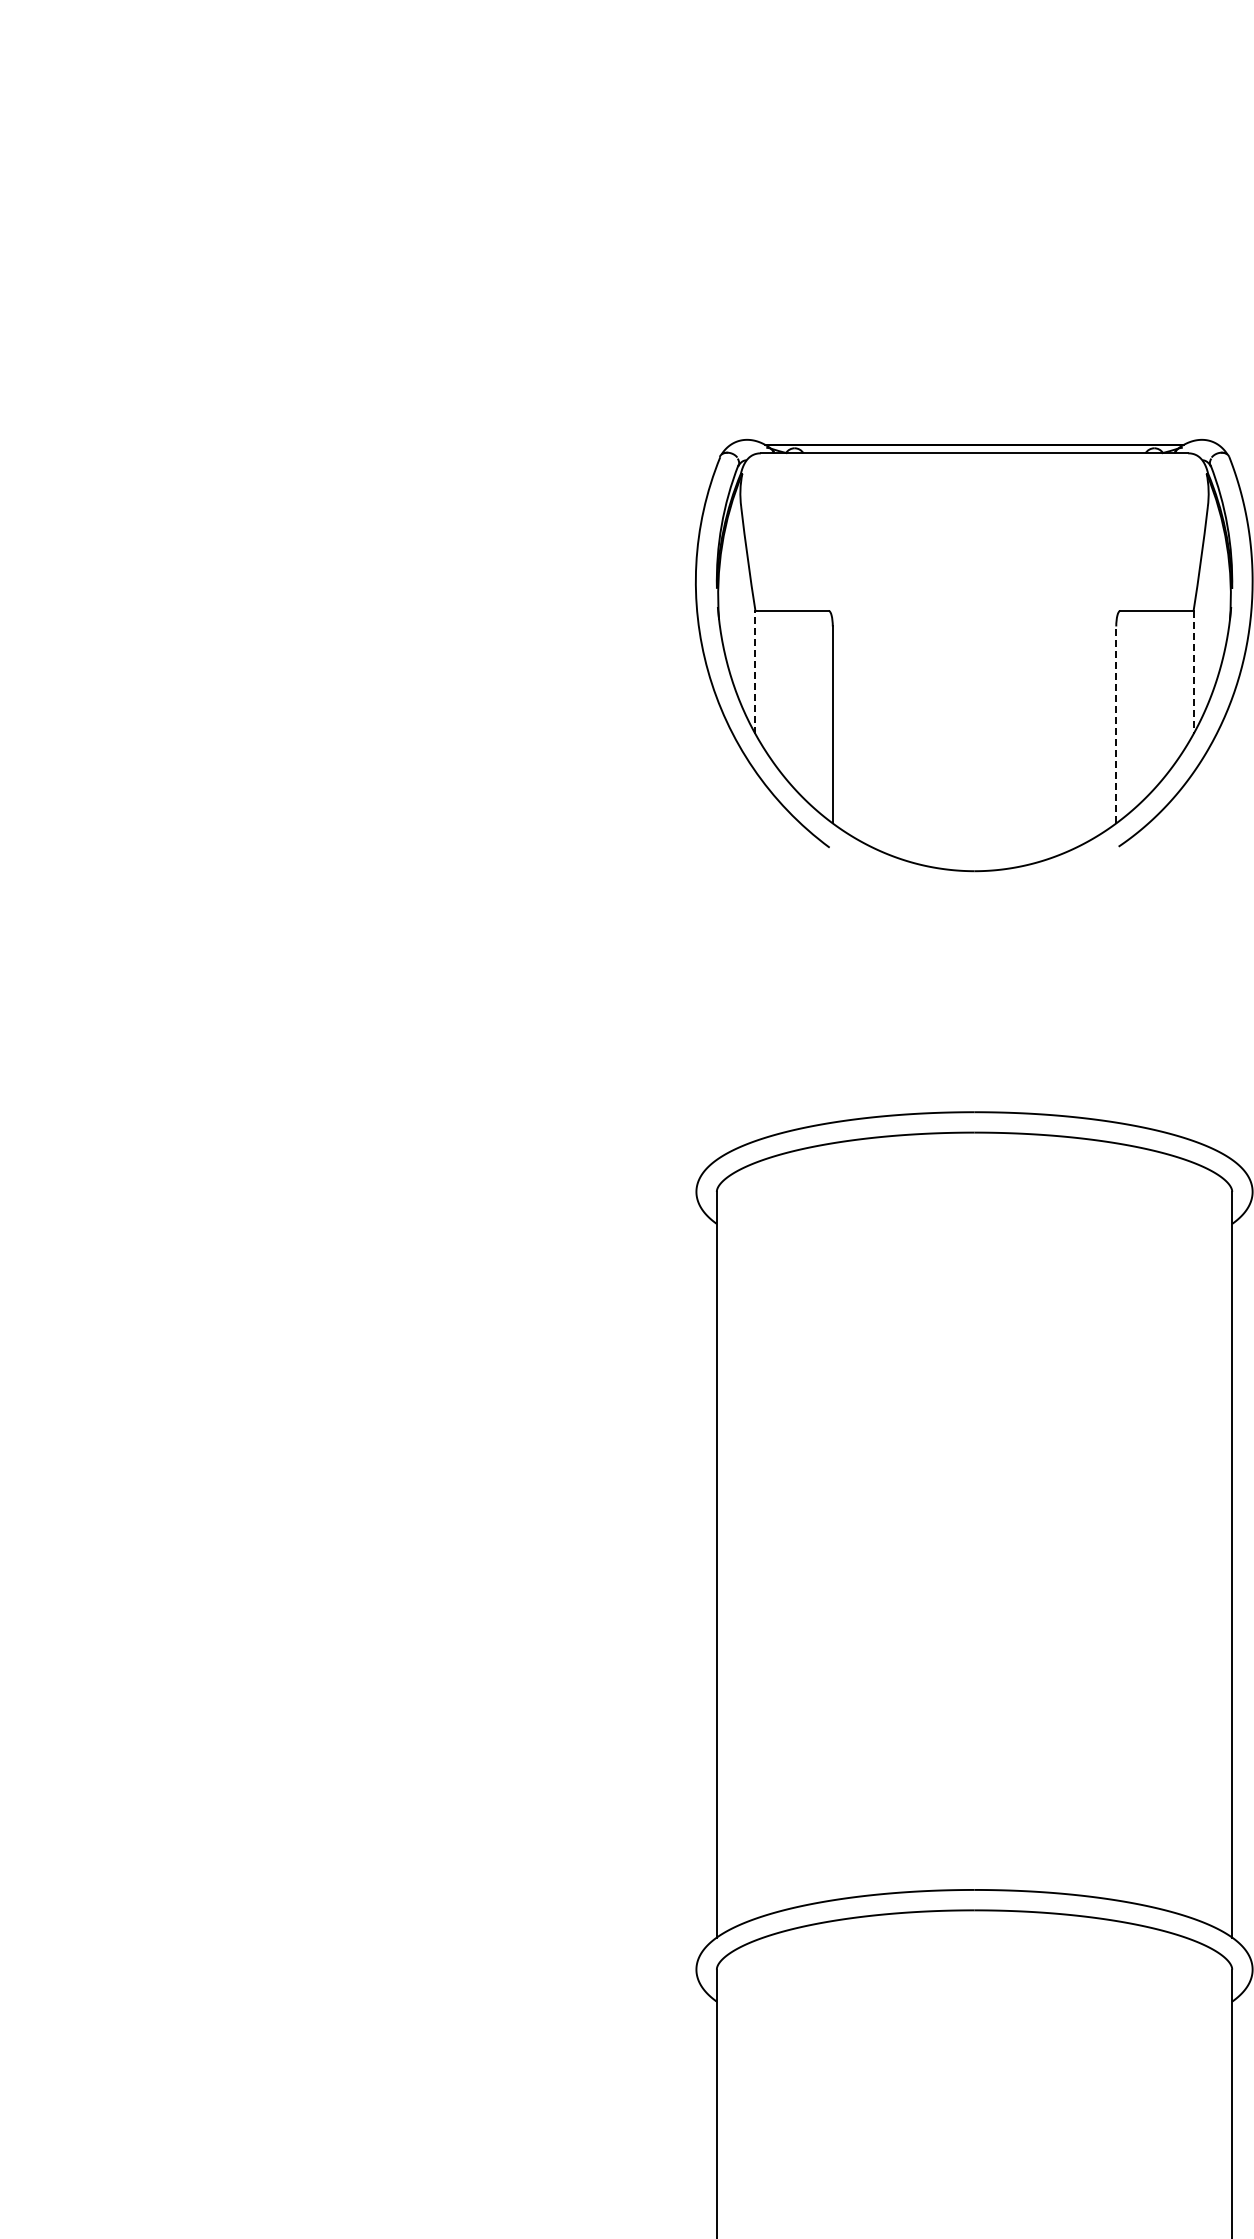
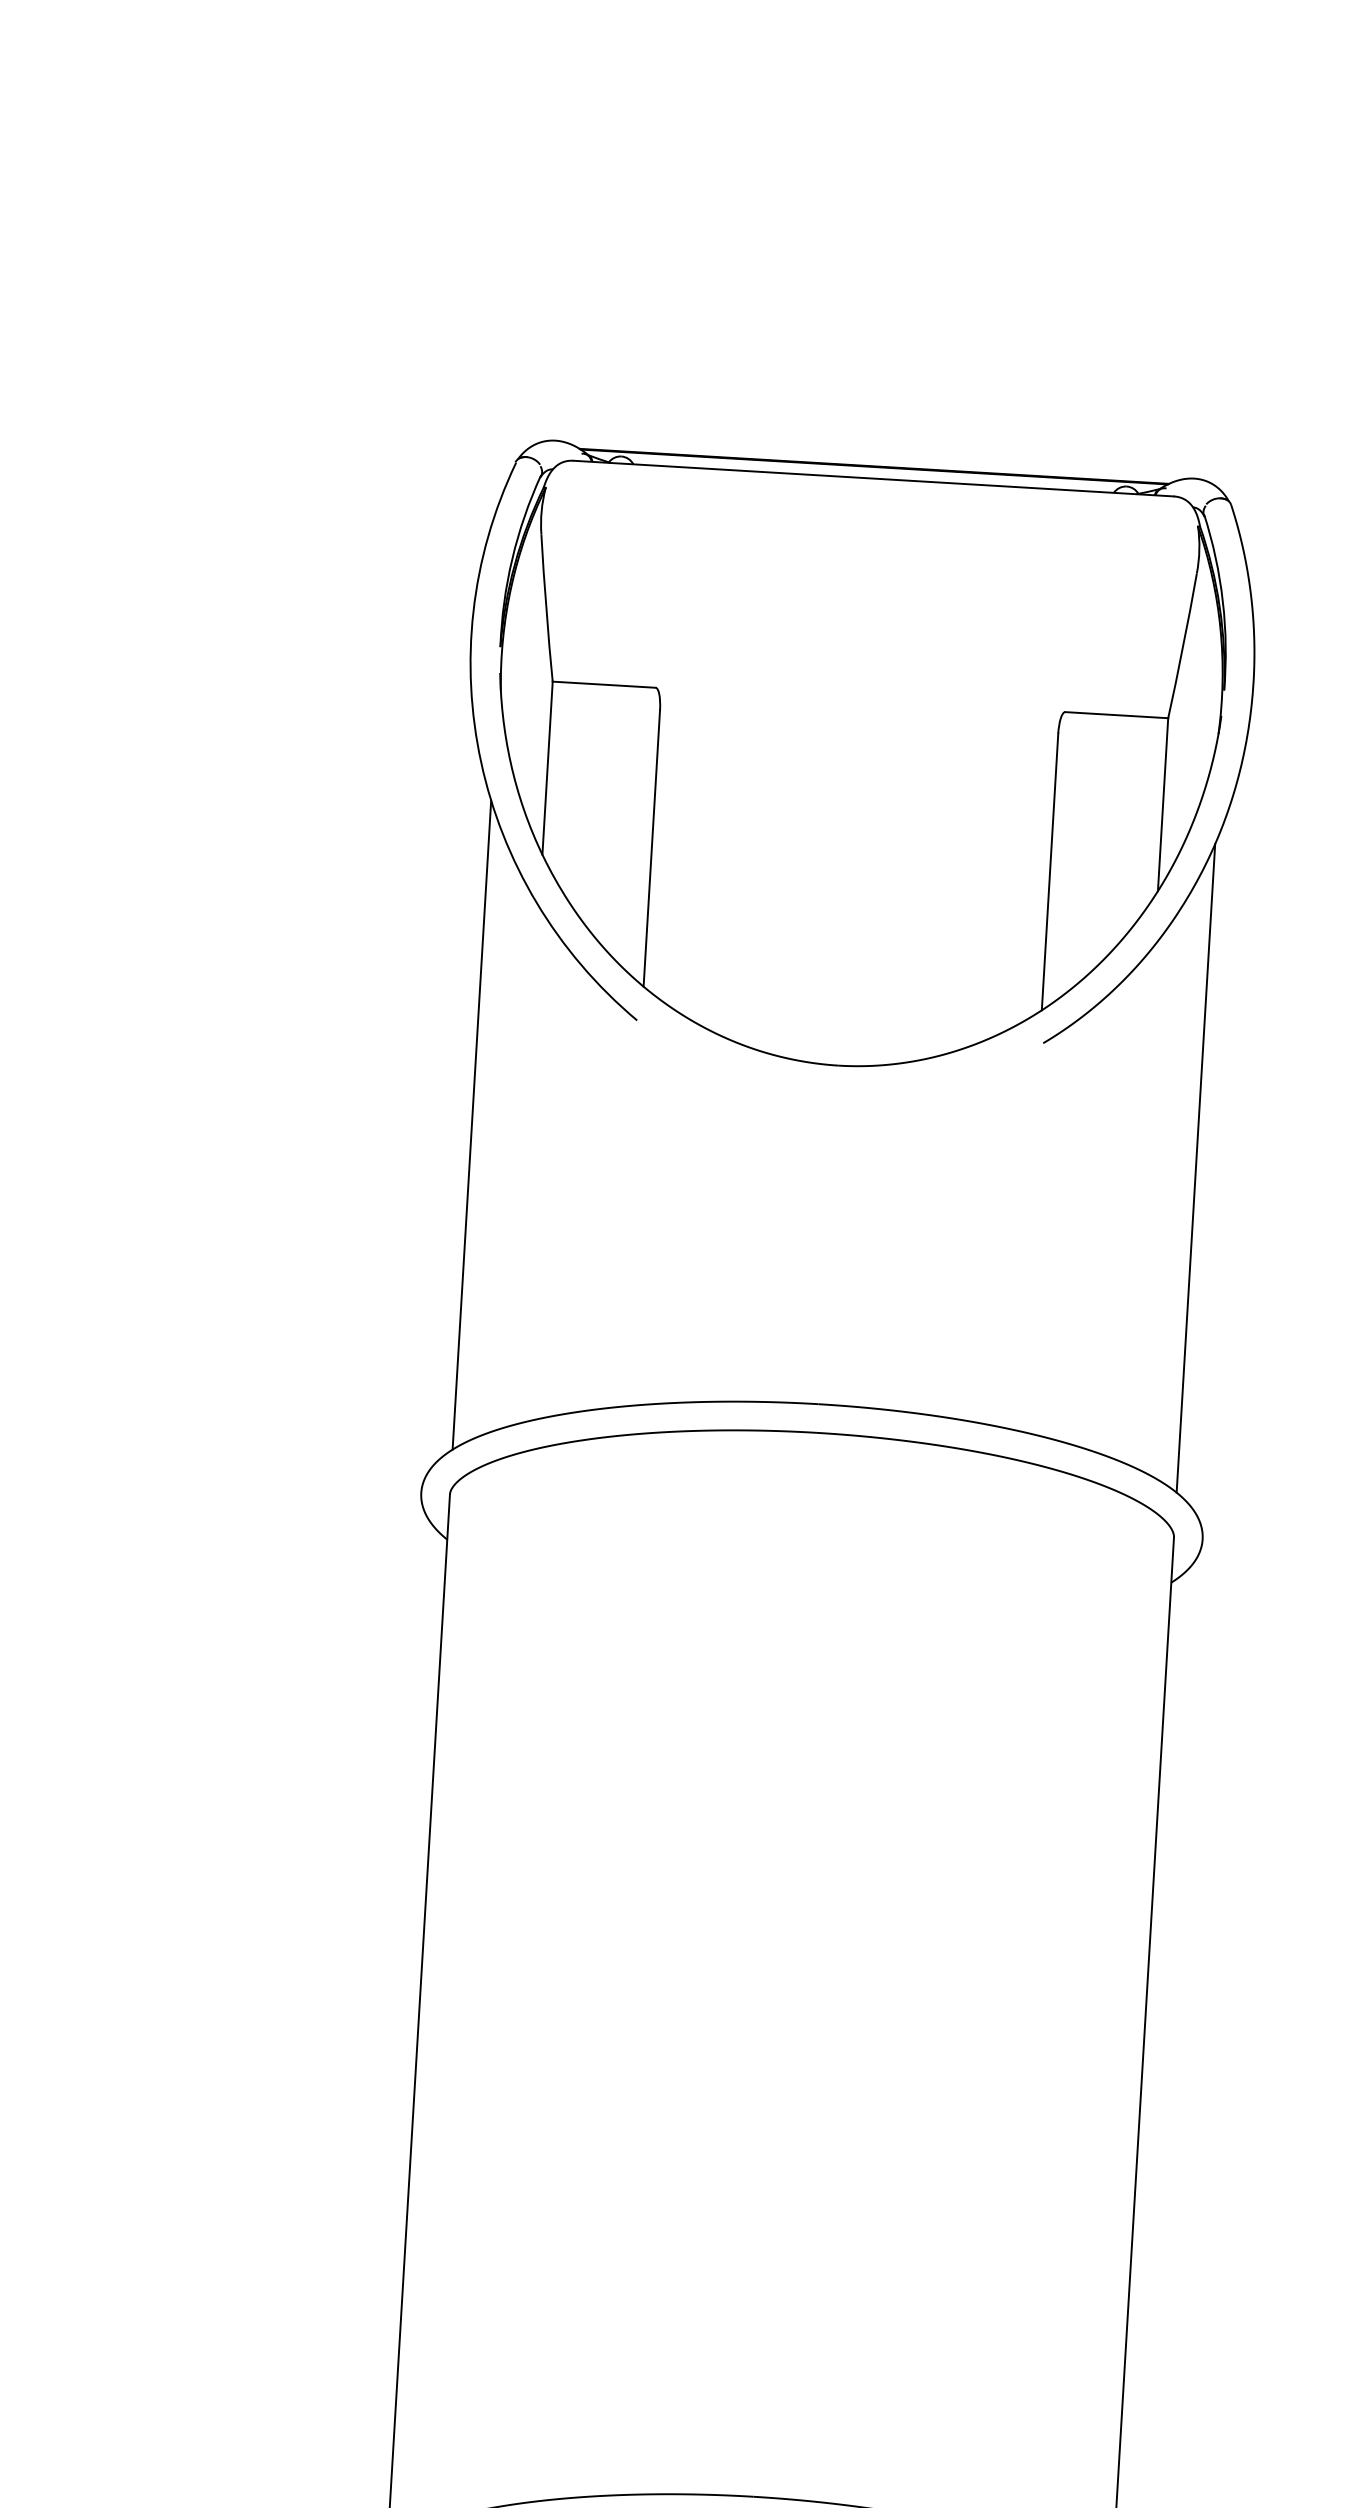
line: (755, 672) -> (547, 768), dashed -> solid
line: (1193, 672) -> (1162, 804), dashed -> solid
line: (1116, 724) -> (1050, 871), dashed -> solid
line: (716, 928) -> (471, 1124), added
line: (1232, 928) -> (1196, 1167), added

